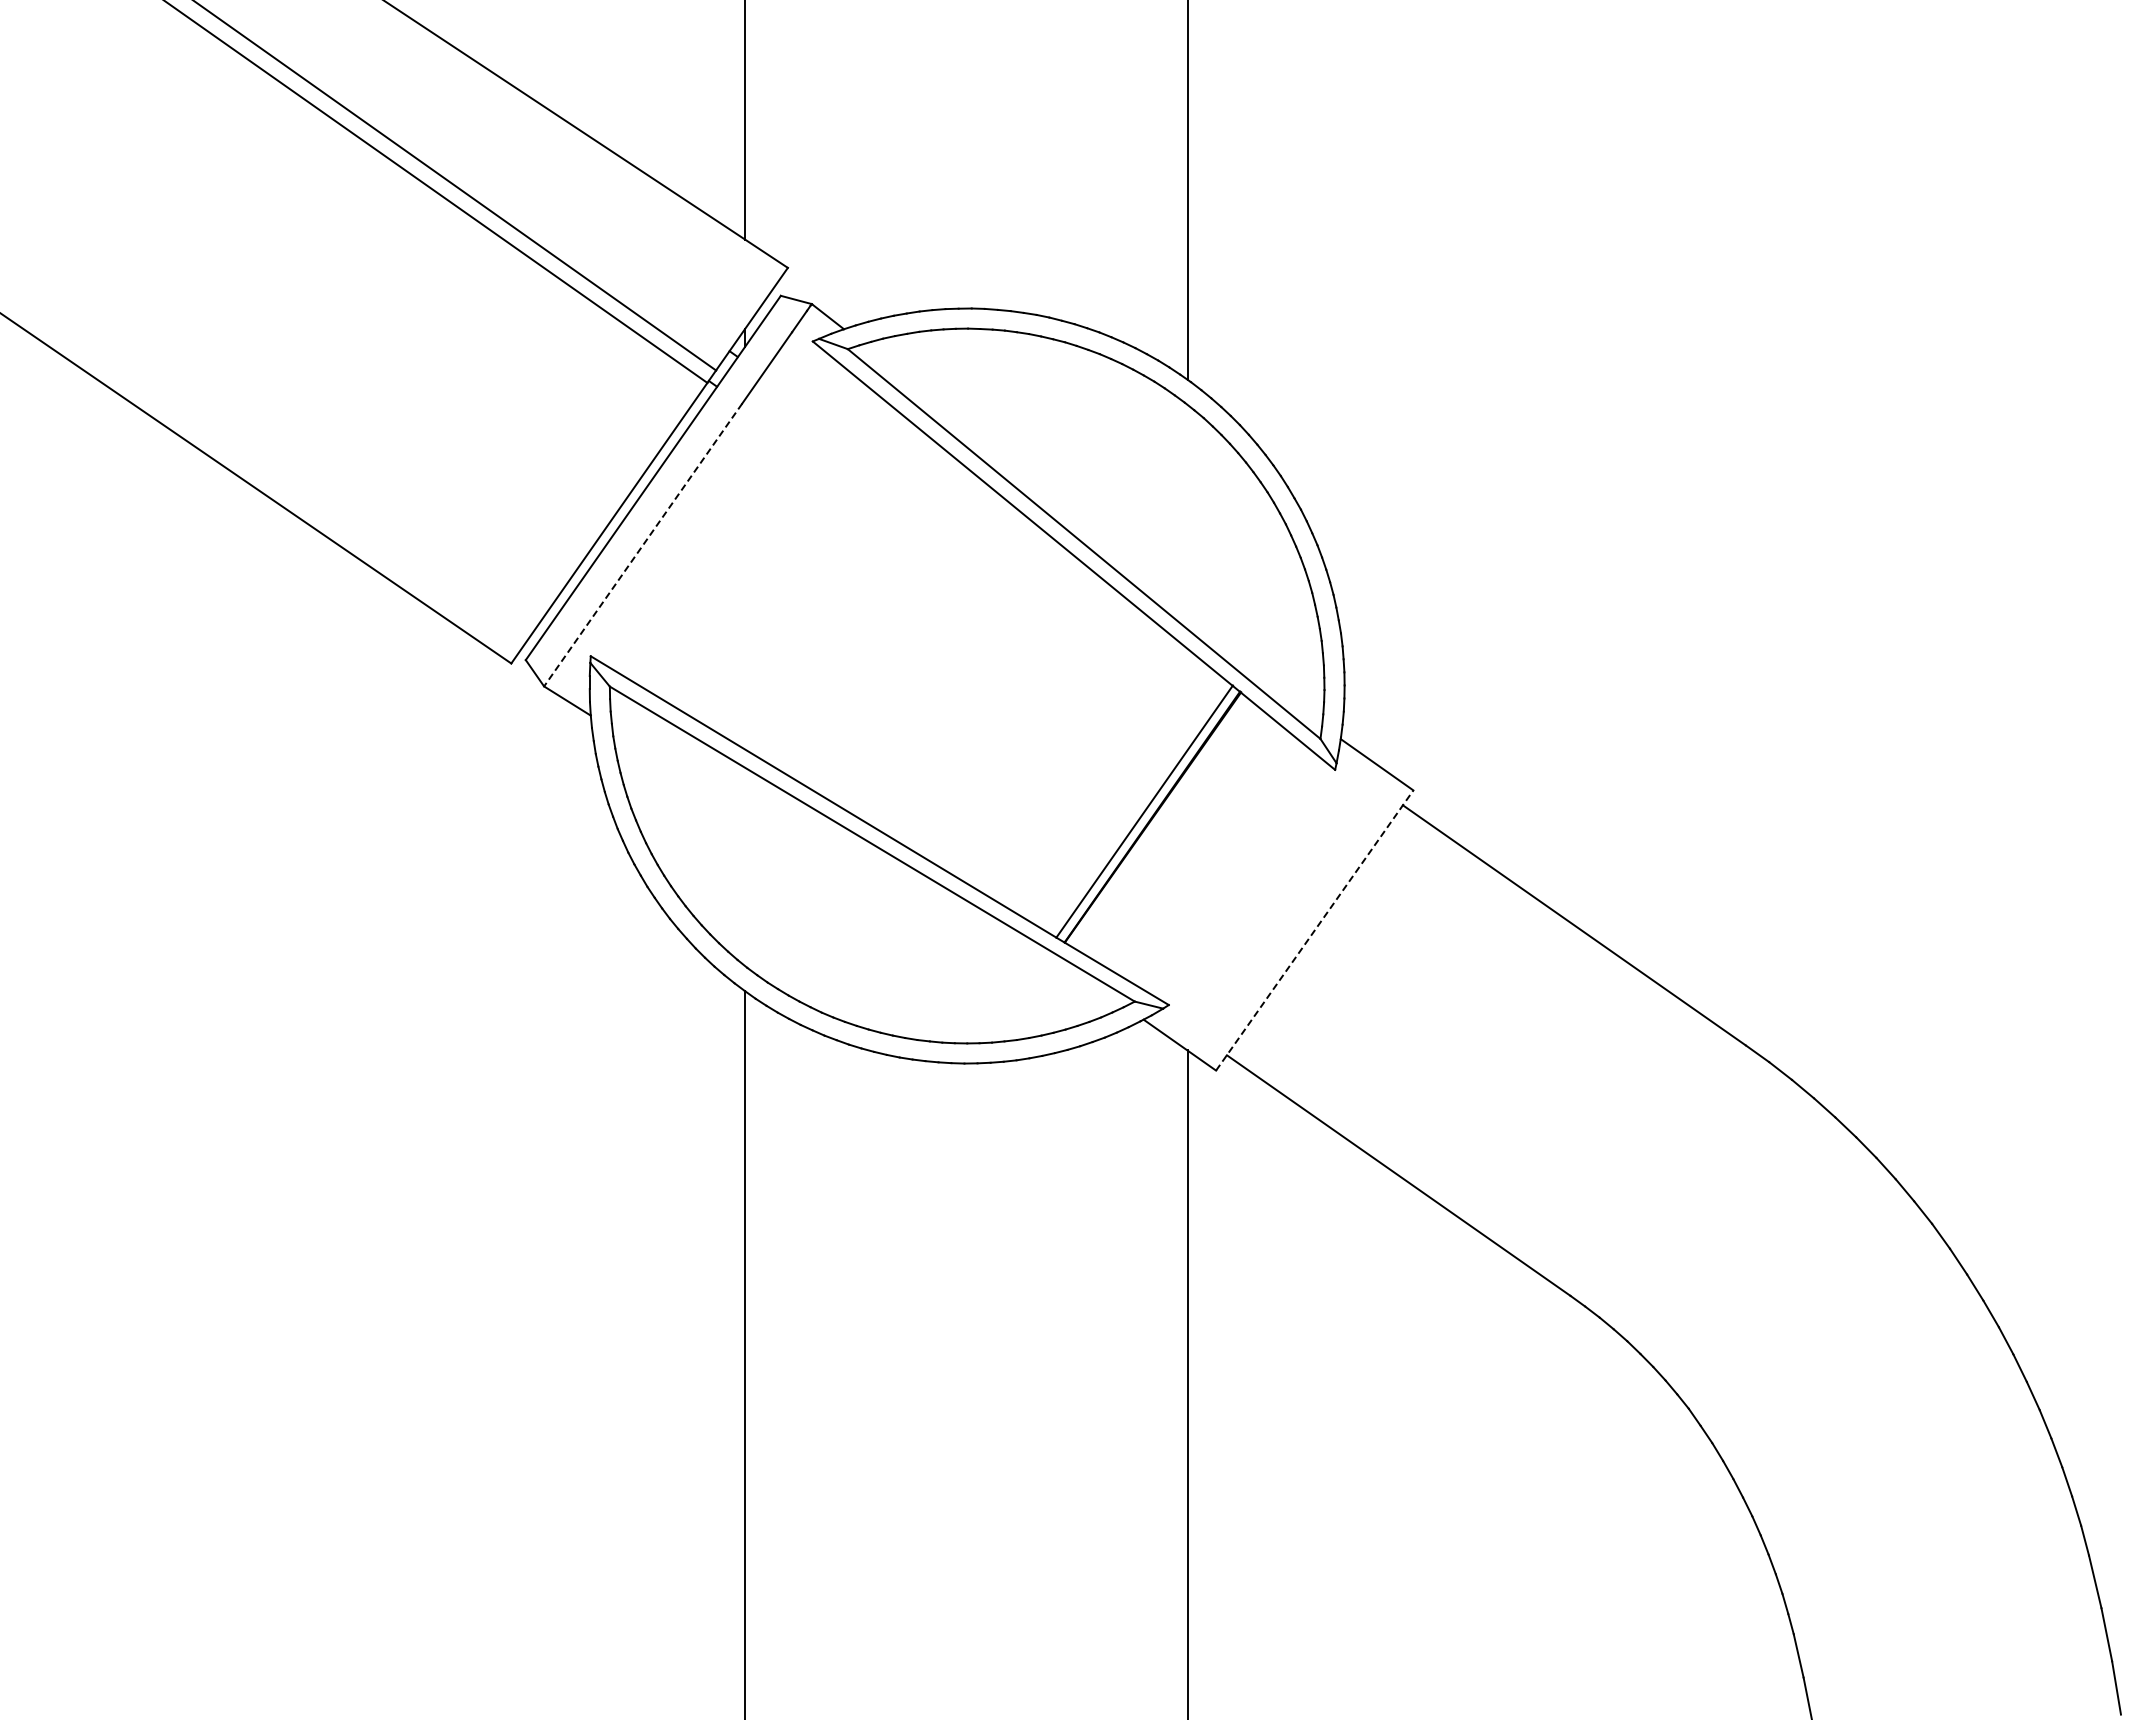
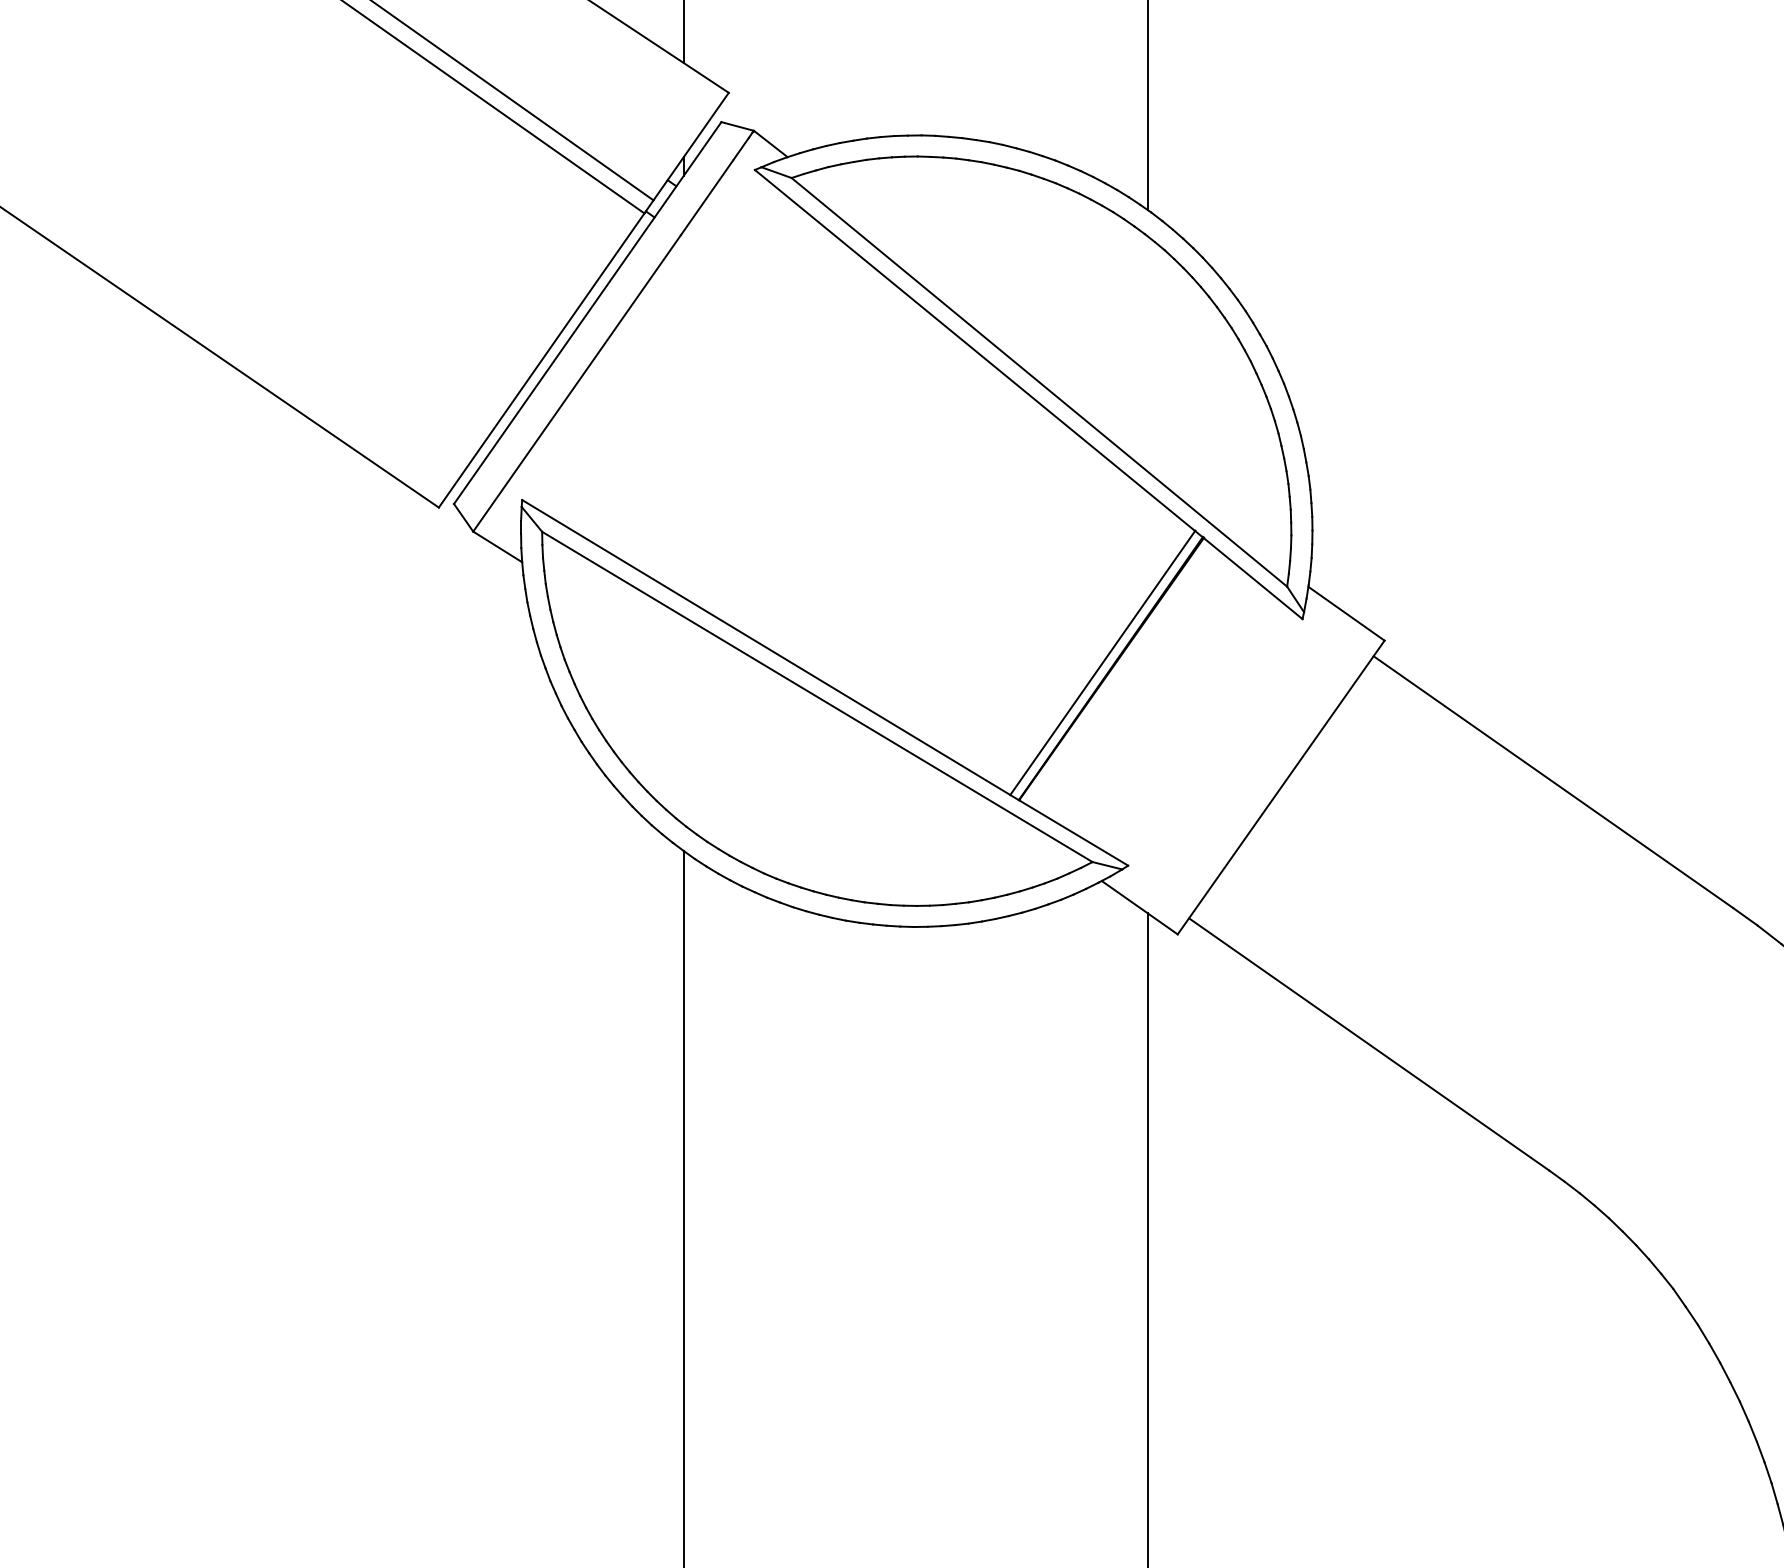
line: (643, 545) -> (577, 383), dashed -> solid
line: (1315, 930) -> (1281, 787), dashed -> solid

